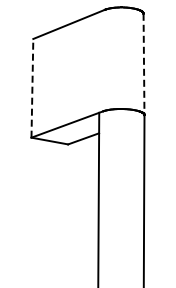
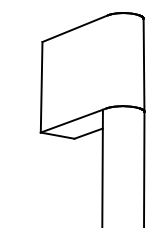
line: (144, 64) -> (144, 65), dashed -> solid
line: (32, 87) -> (41, 86), dashed -> solid

